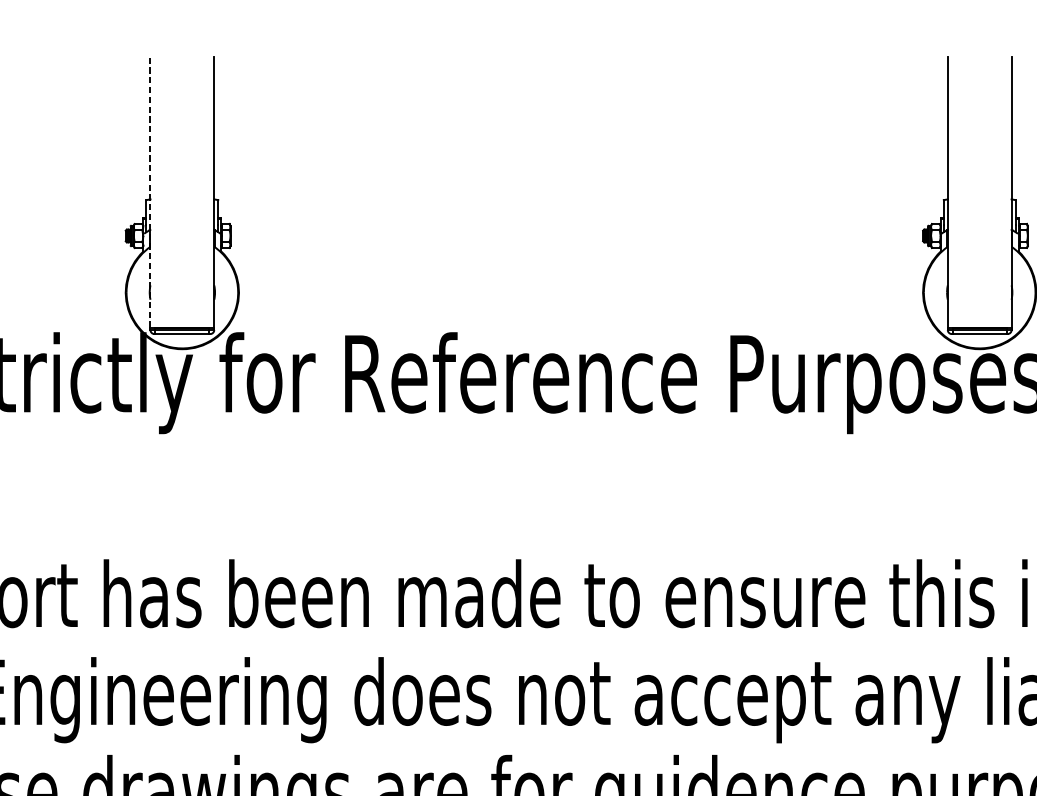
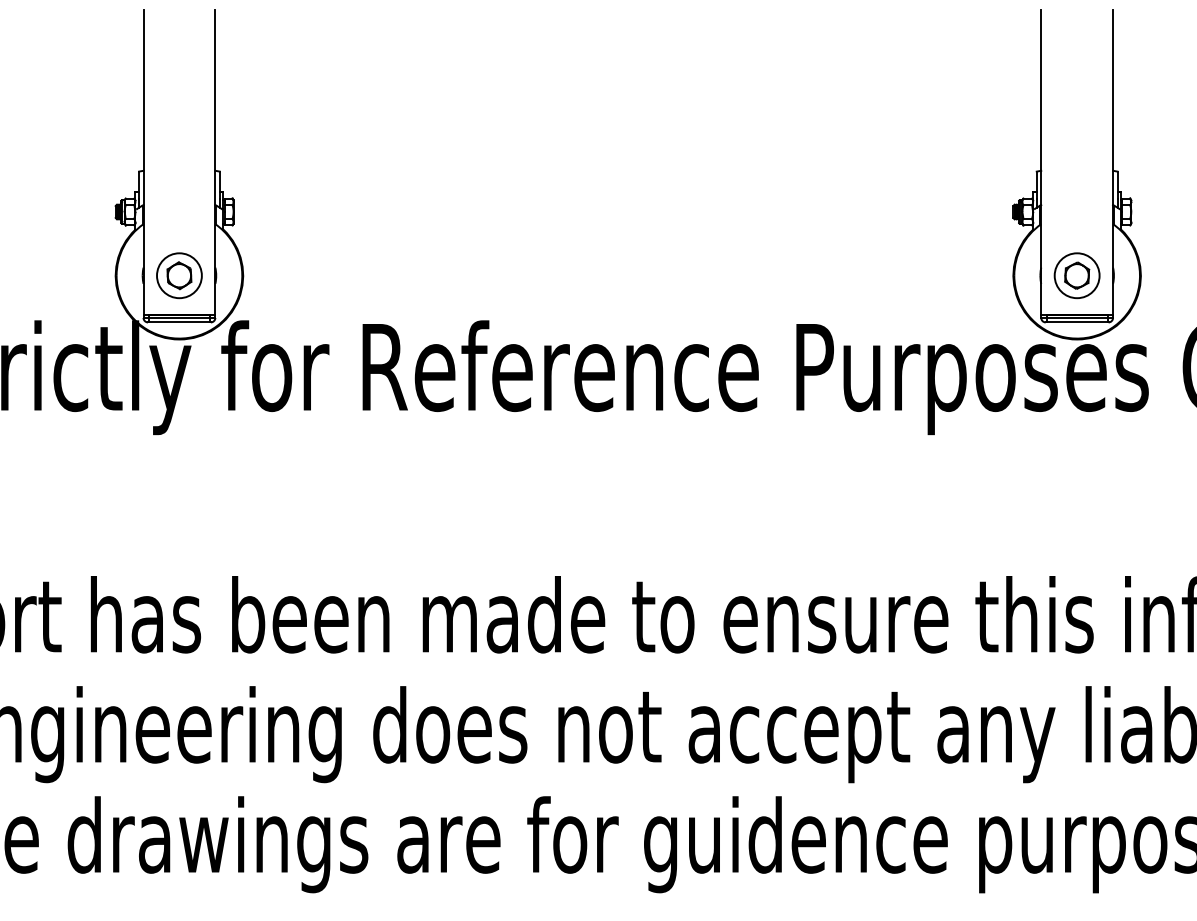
line: (150, 192) -> (143, 162), dashed -> solid
part: (182, 292) -> (179, 275), added
part: (979, 292) -> (1076, 275), added

